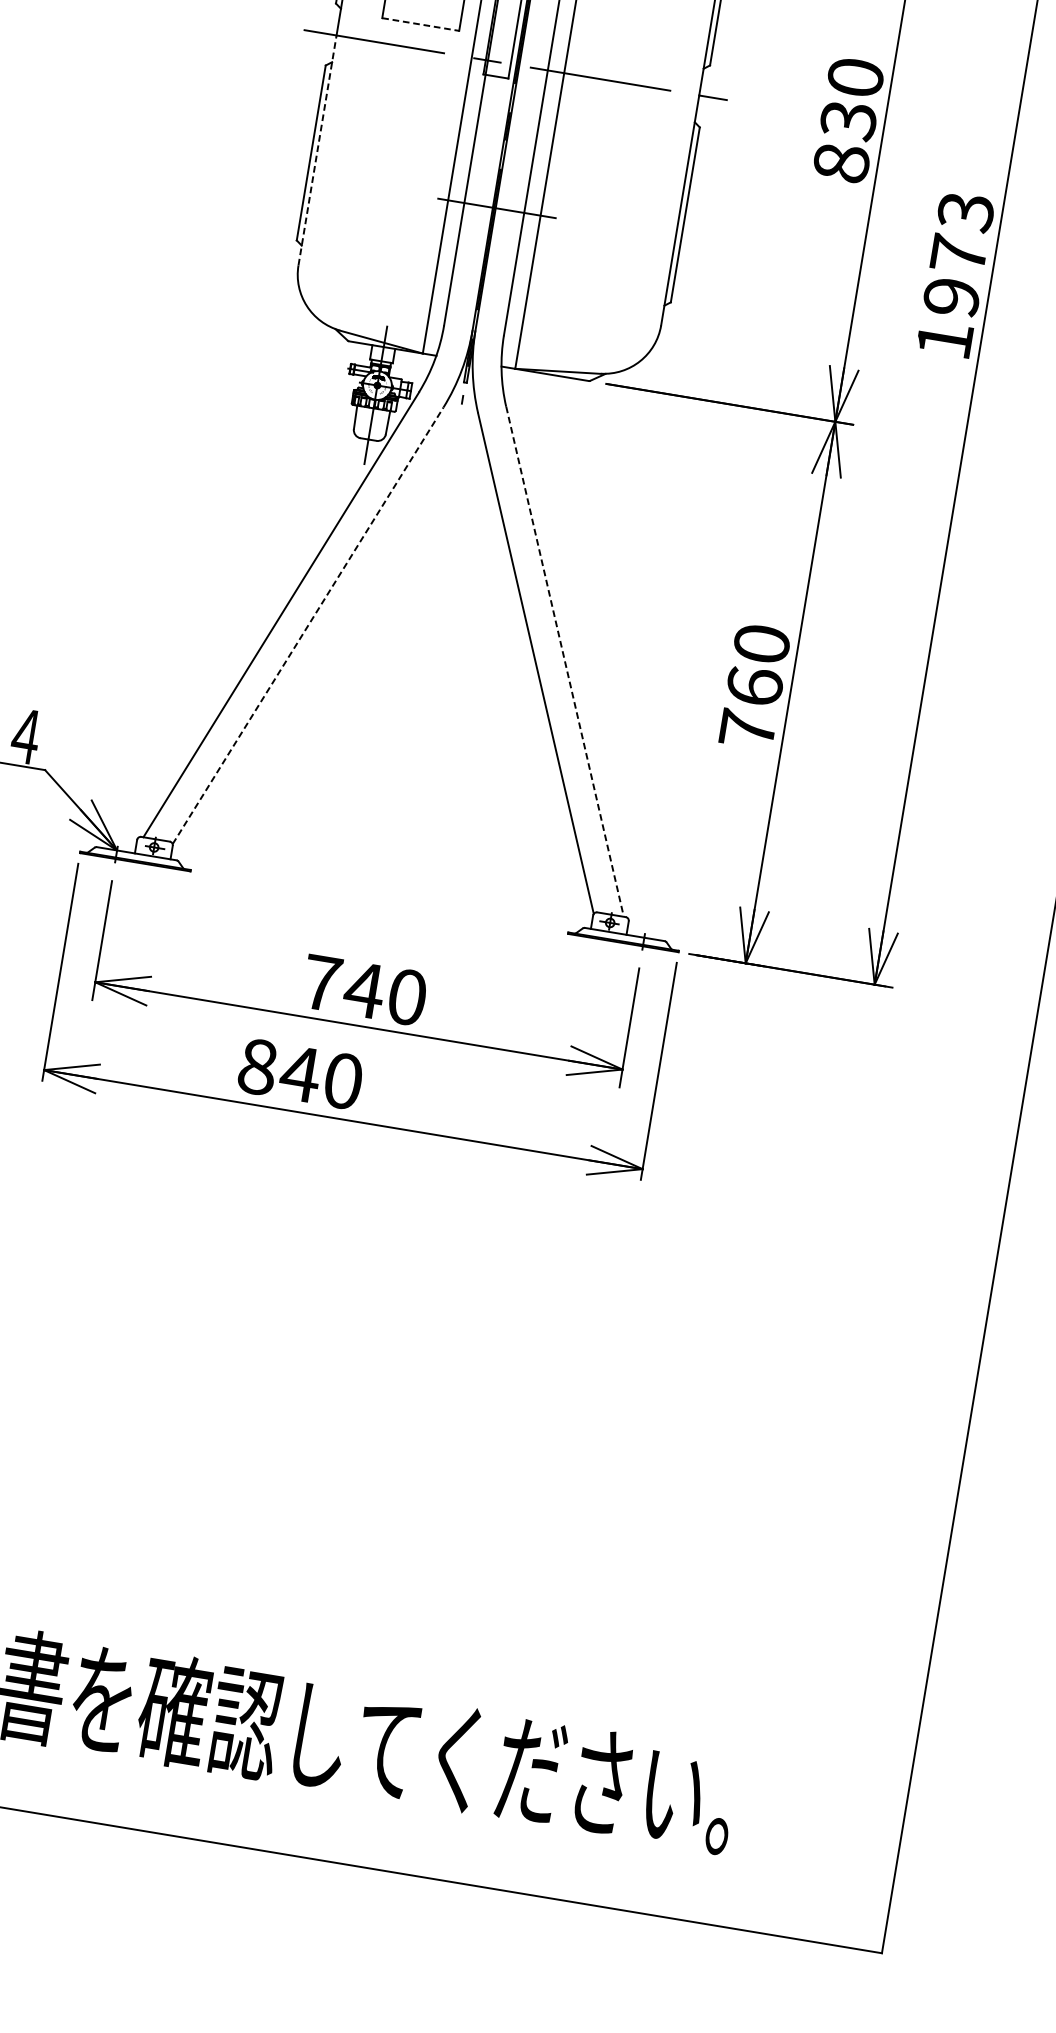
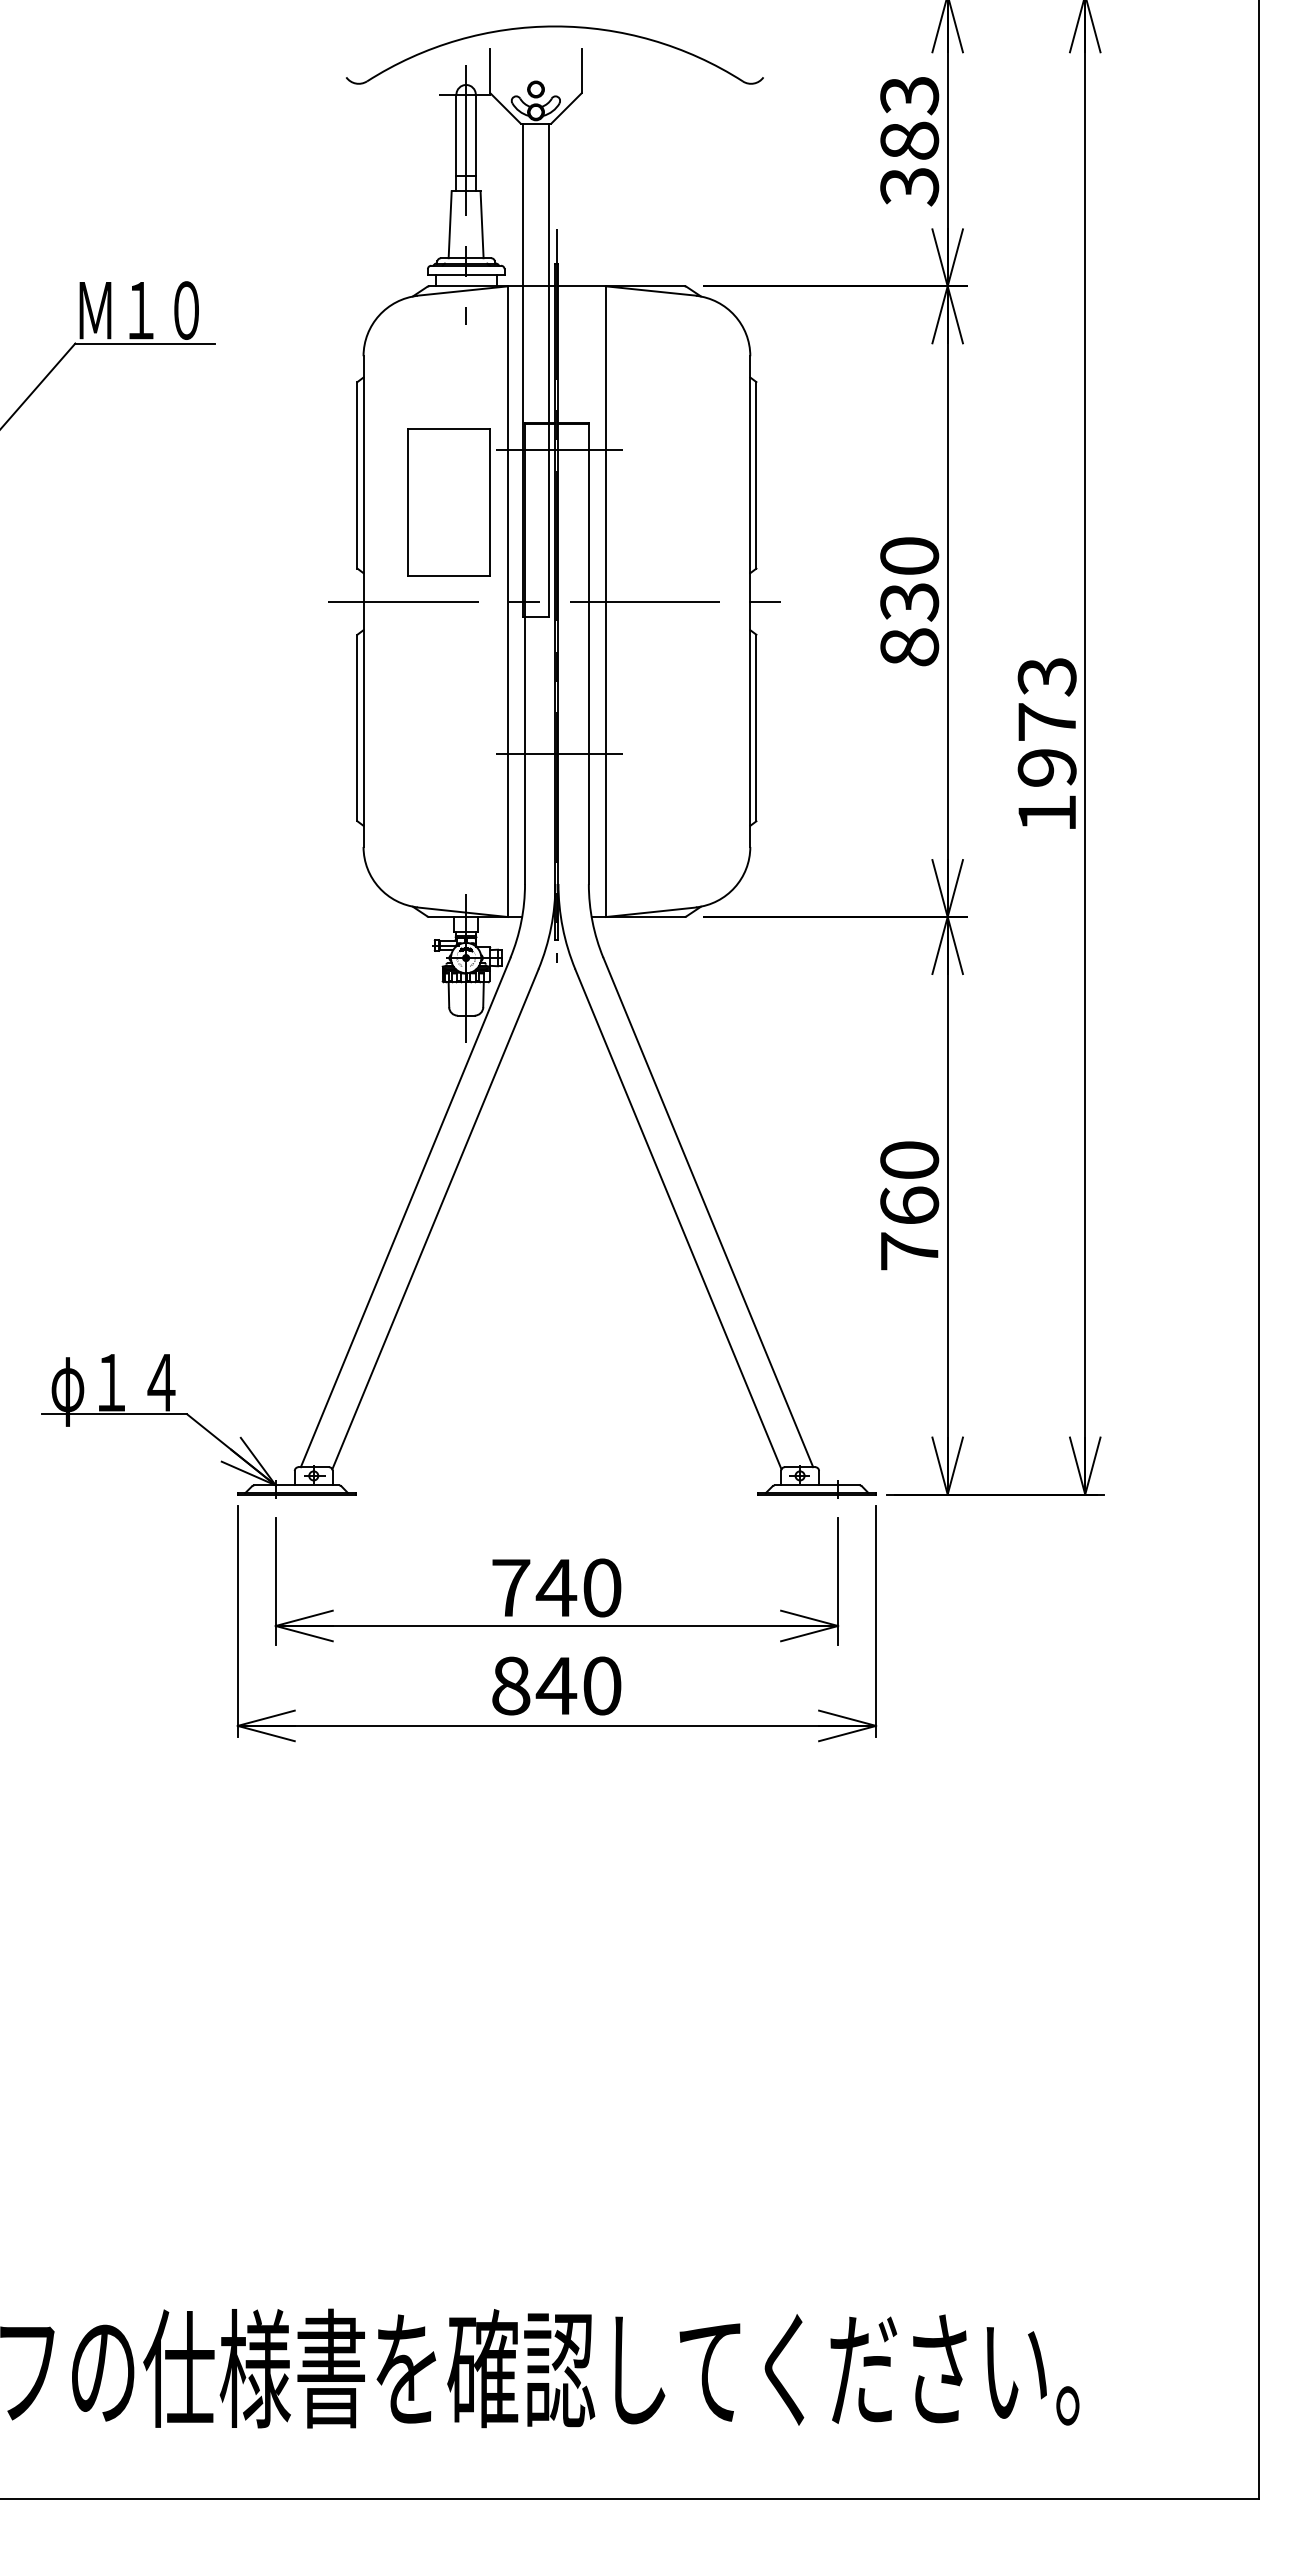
line: (421, 24) -> (449, 575), dashed -> solid
line: (317, 150) -> (363, 724), dashed -> solid
line: (308, 624) -> (435, 1218), dashed -> solid
line: (565, 662) -> (708, 1213), dashed -> solid
text: (300, 1073) -> (556, 1685), moved

